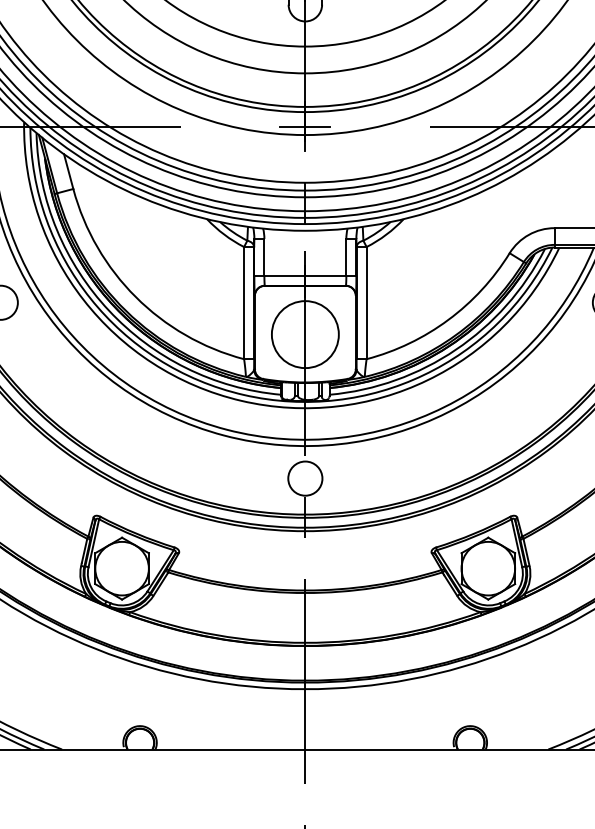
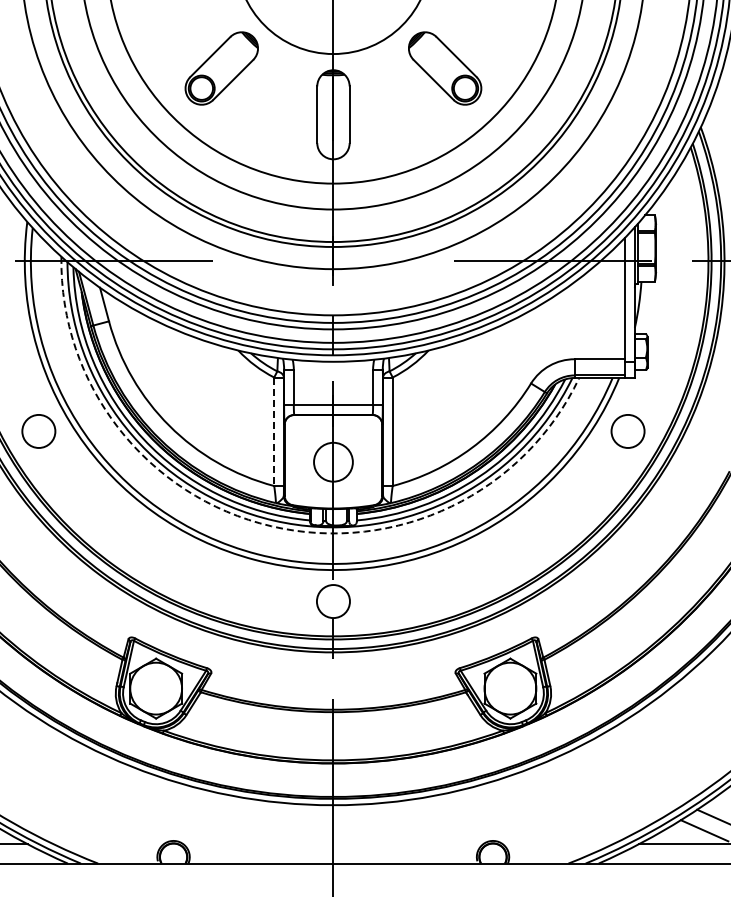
line: (305, 127) -> (333, 261), removed
line: (244, 303) -> (274, 432), solid -> dashed
circle: (305, 333) -> (333, 461), size x0.6
arc: (241, 401) -> (271, 526), solid -> dashed

